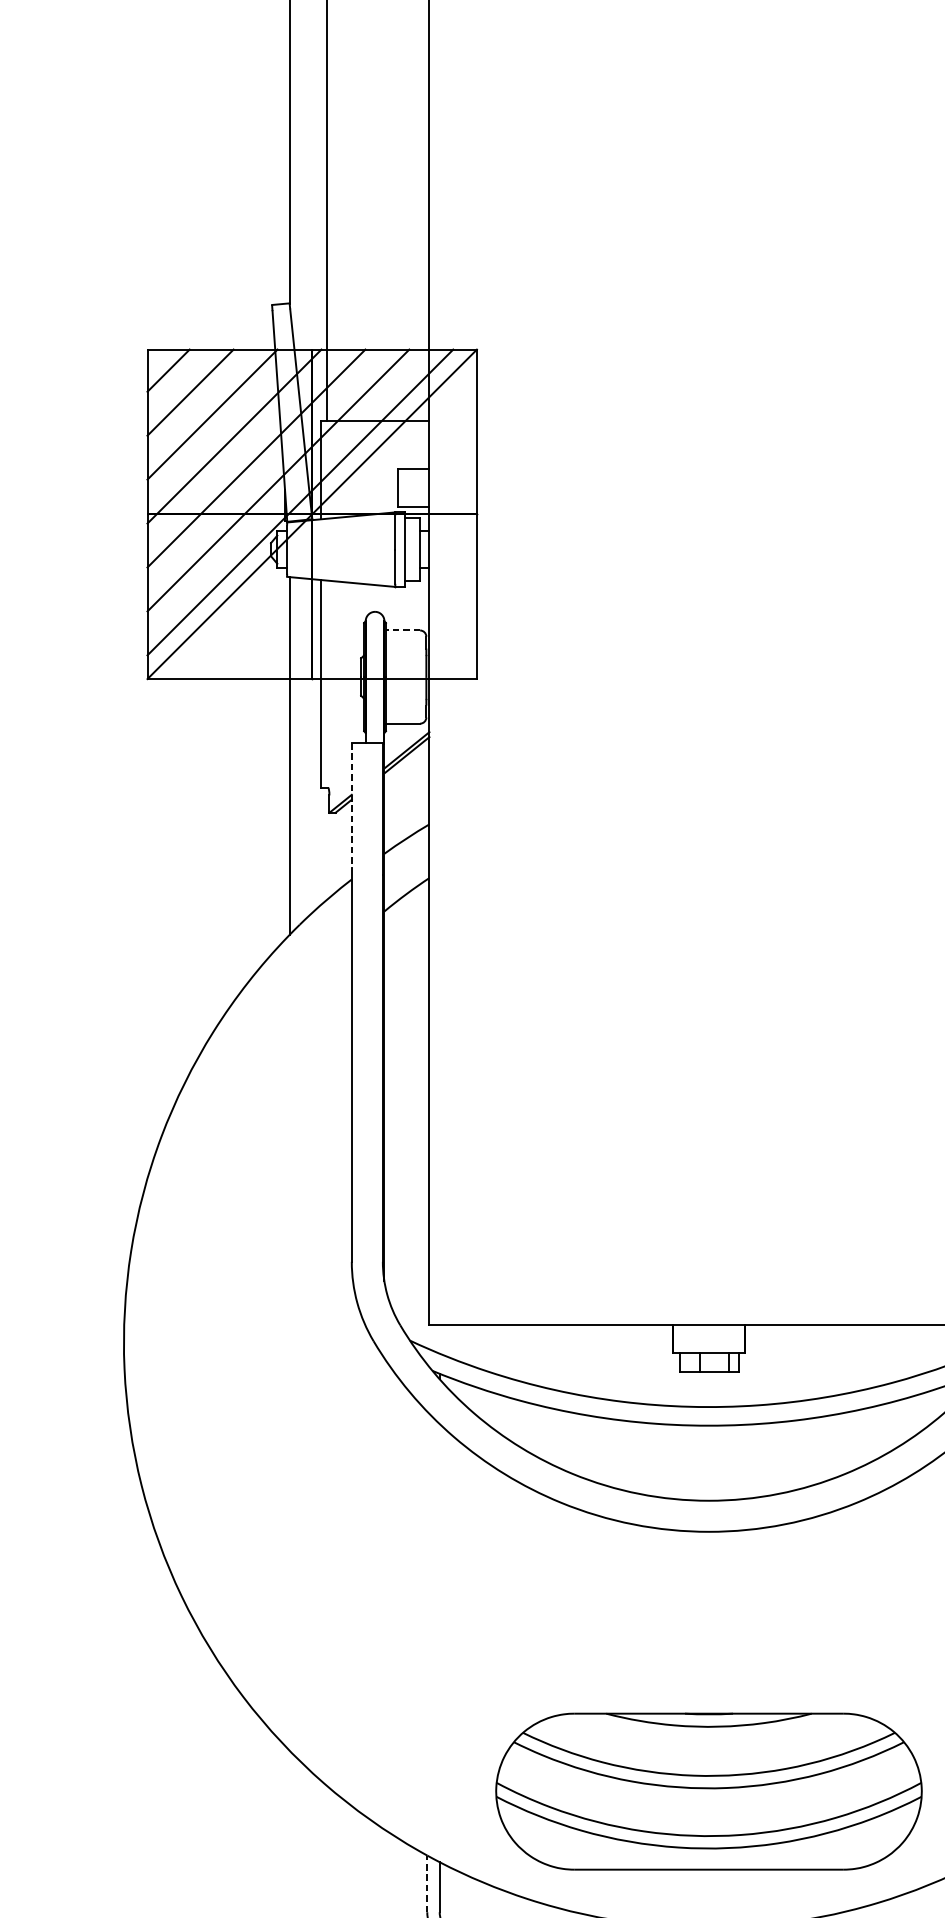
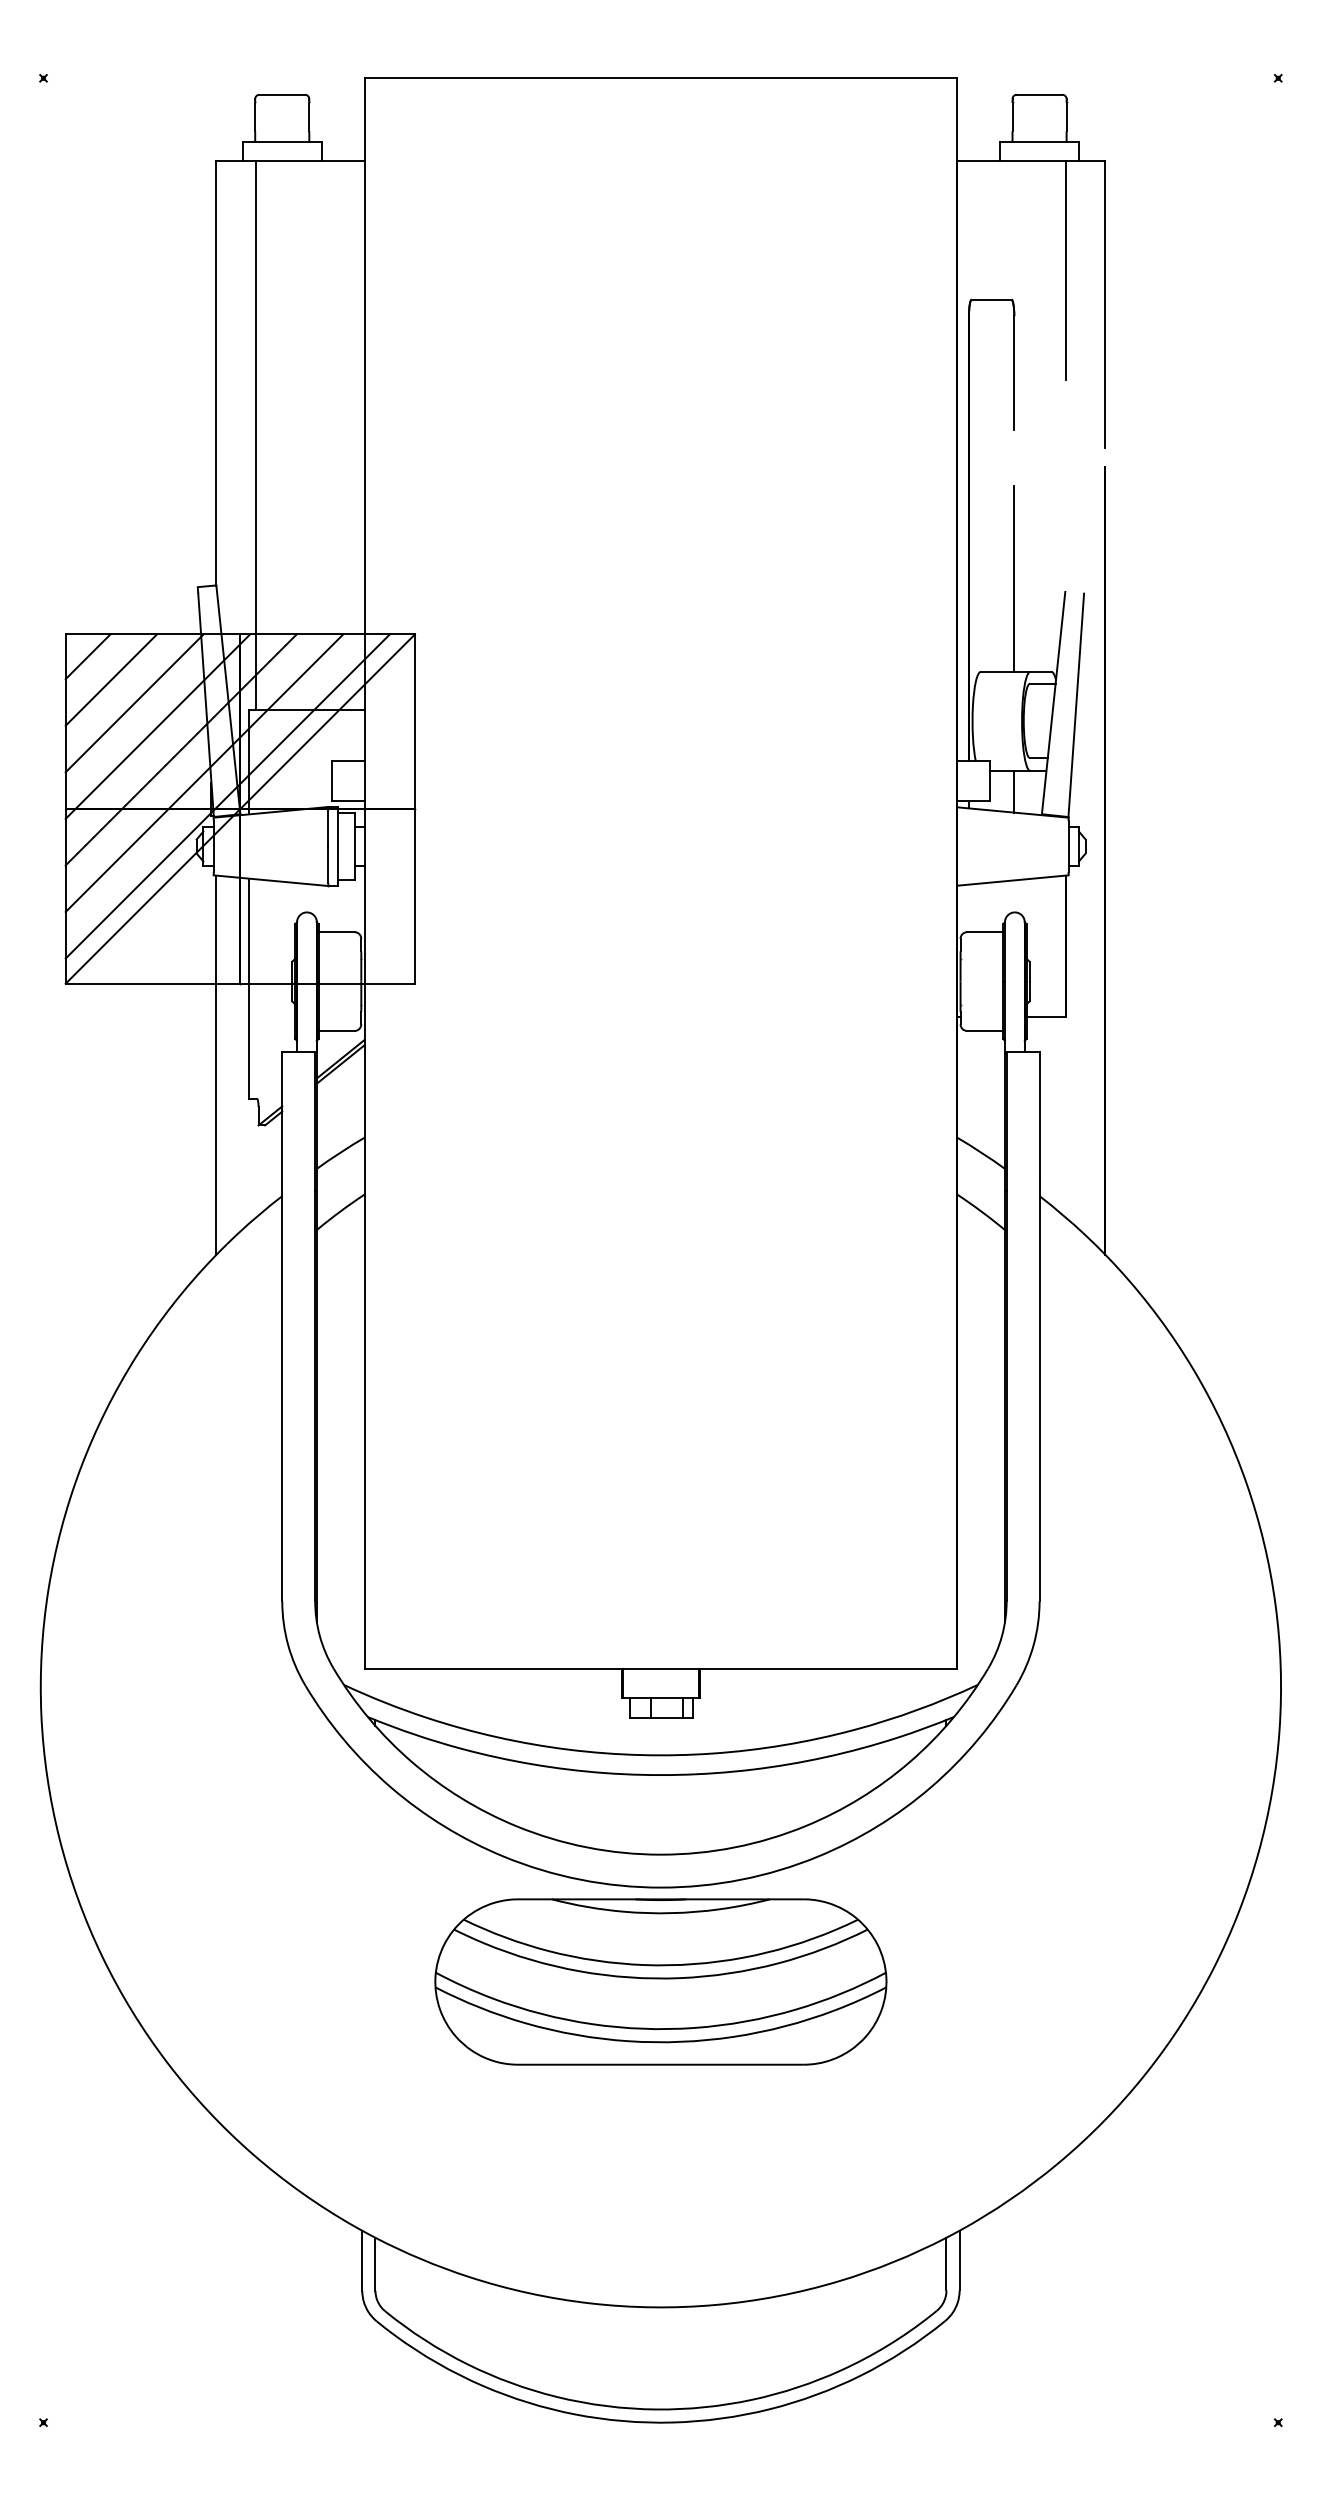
line: (402, 630) -> (336, 932), dashed -> solid
line: (352, 806) -> (282, 1118), dashed -> solid
part: (708, 1791) -> (660, 1981), moved
line: (427, 1883) -> (362, 2260), dashed -> solid

